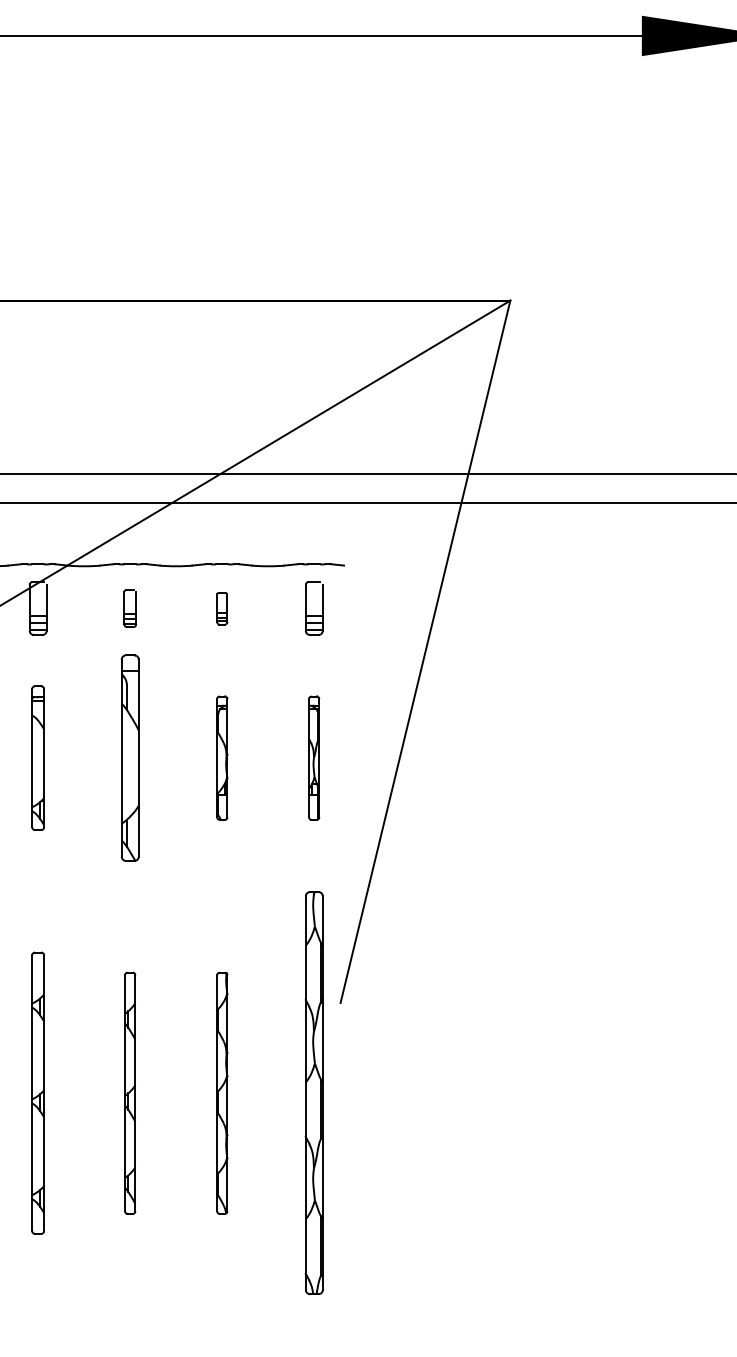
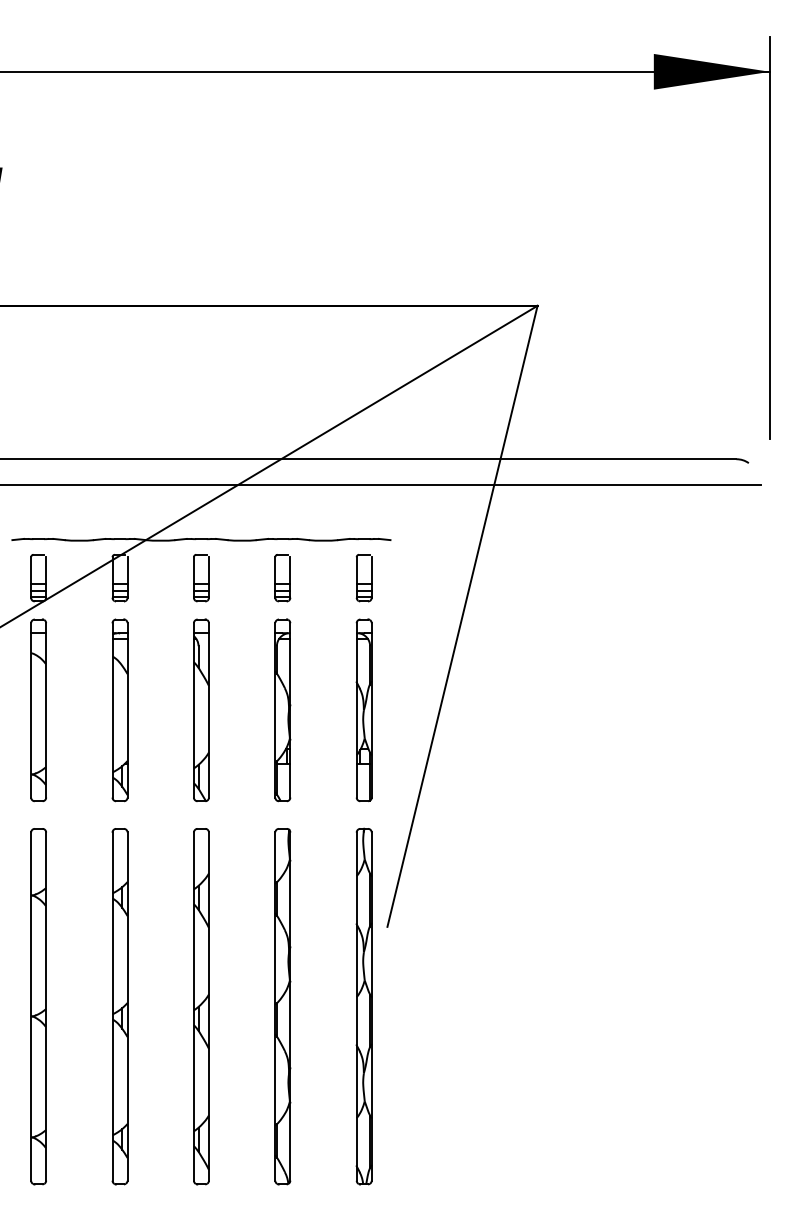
part: (130, 608) -> (201, 578), size x1.43
part: (221, 608) -> (282, 578), size x1.67
part: (37, 758) -> (119, 710), size x1.43
part: (221, 758) -> (282, 710), size x1.67
part: (313, 758) -> (363, 710), size x1.67
part: (37, 1092) -> (119, 1006), size x1.43
part: (130, 1092) -> (201, 1006), size x1.67
part: (221, 1092) -> (282, 1006), size x1.67

